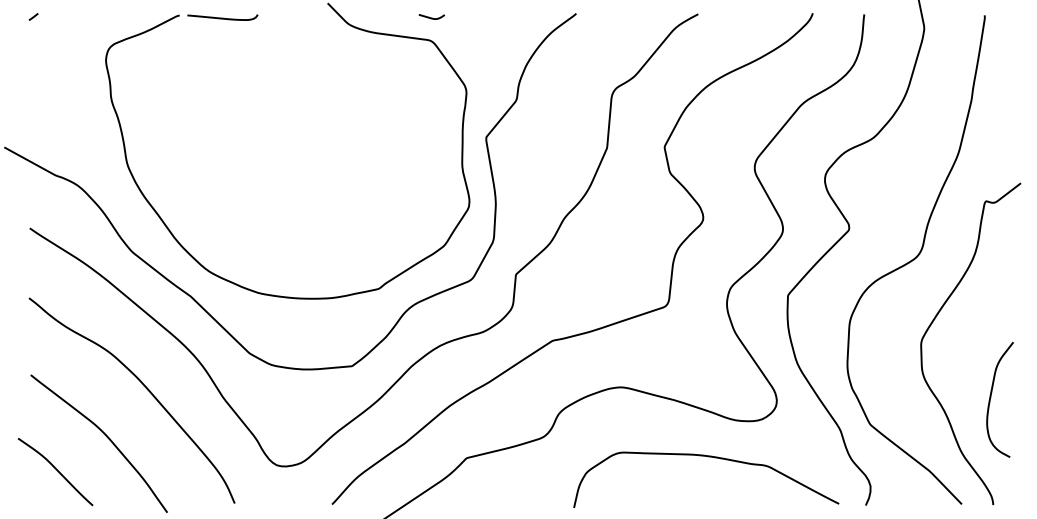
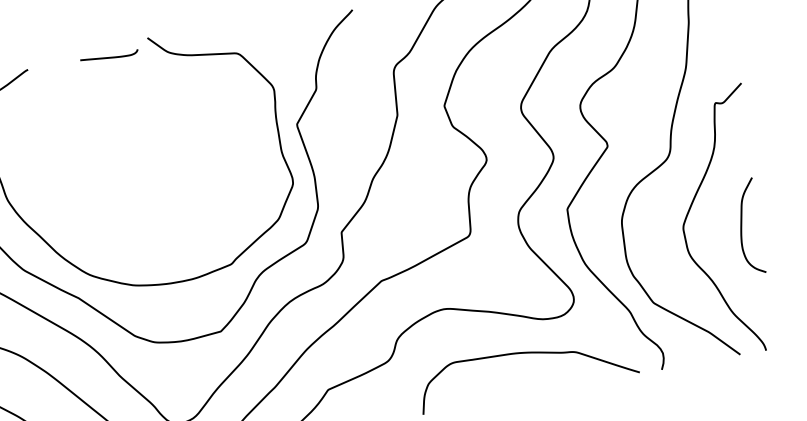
curve: (222, 17) -> (109, 56), moved
curve: (431, 17) -> (234, 34), removed
curve: (991, 397) -> (742, 226), moved

